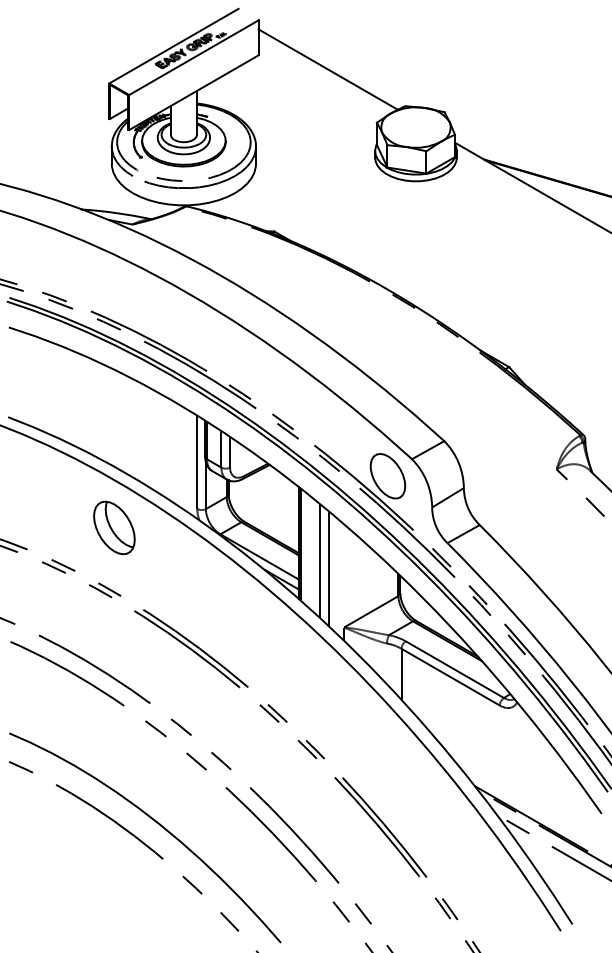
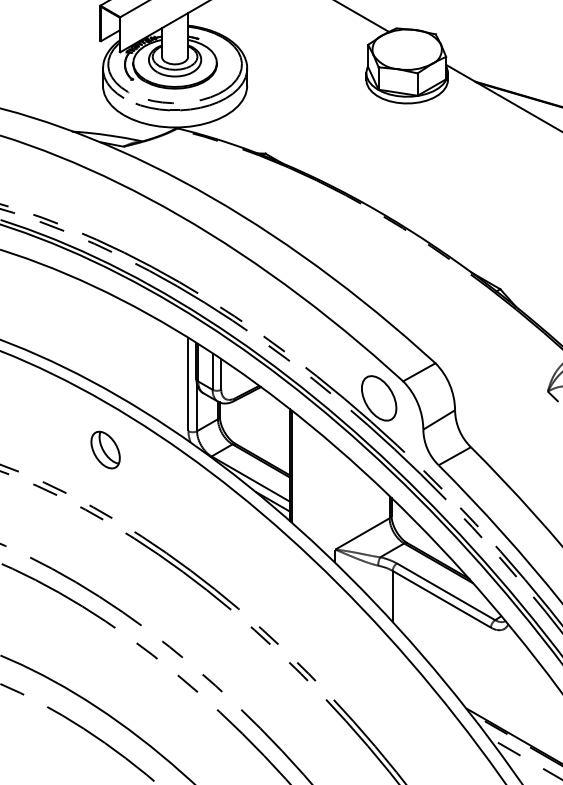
part: (114, 527) -> (105, 449), size x0.7
line: (319, 560) -> (310, 482), removed
line: (328, 568) -> (319, 490), removed

